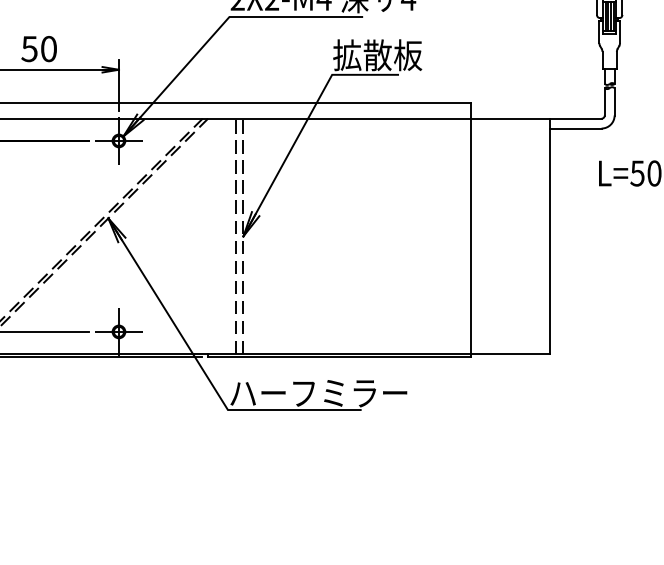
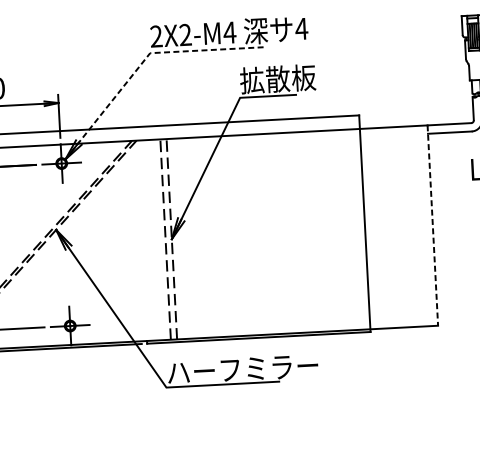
line: (221, 25) -> (143, 60), solid -> dashed
line: (550, 236) -> (433, 225), solid -> dashed

